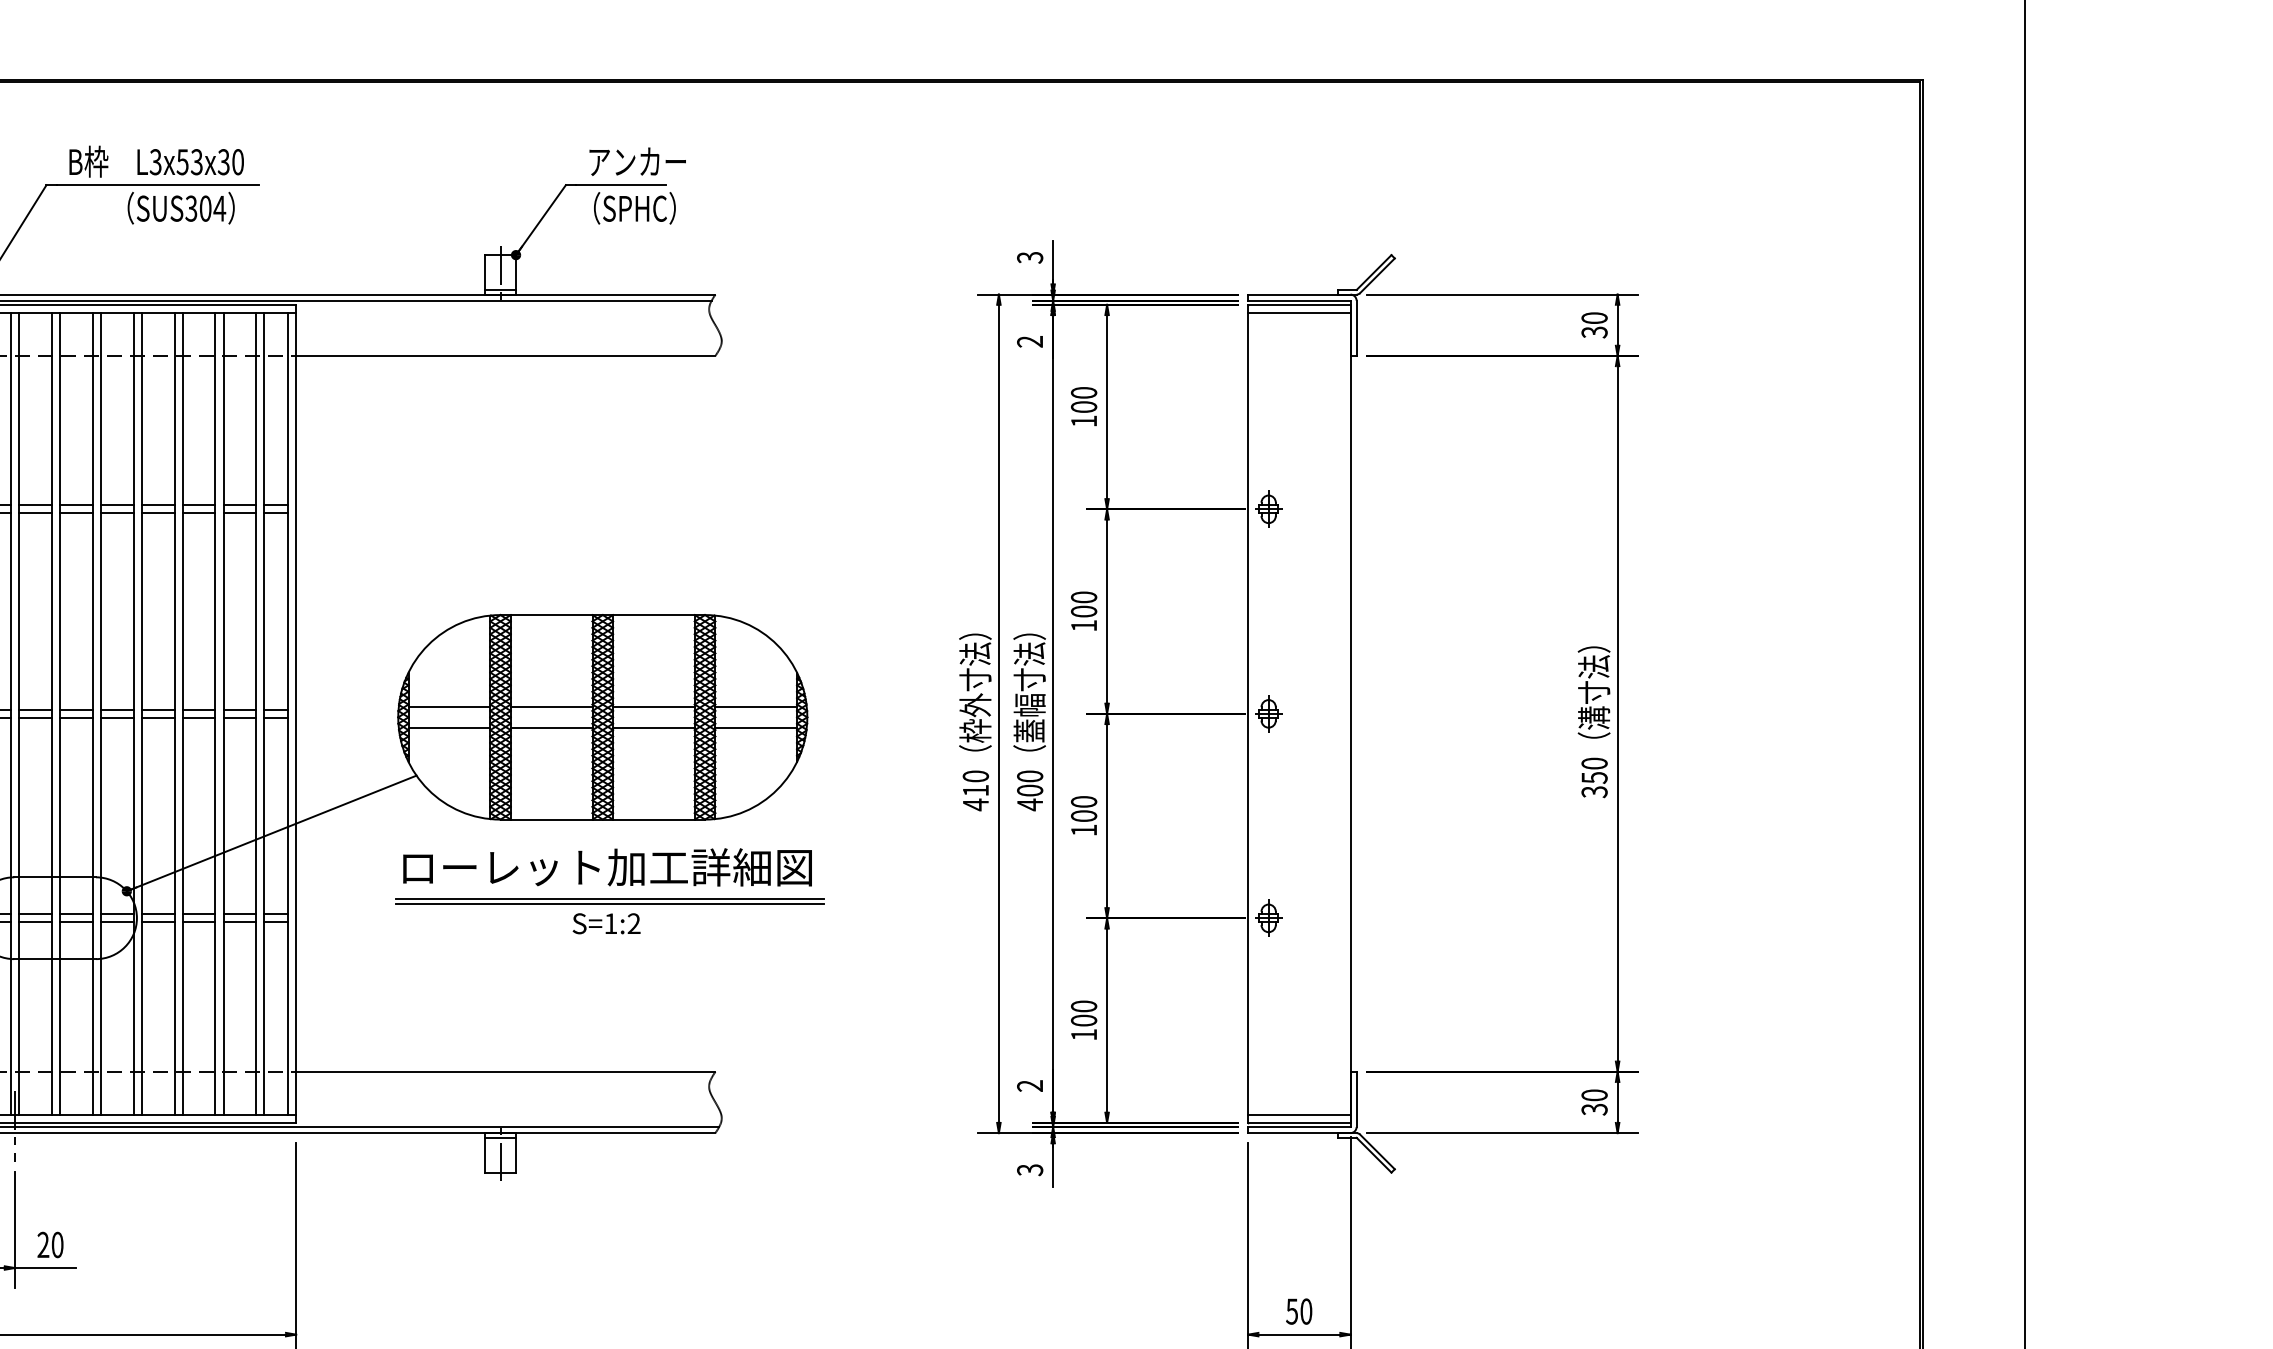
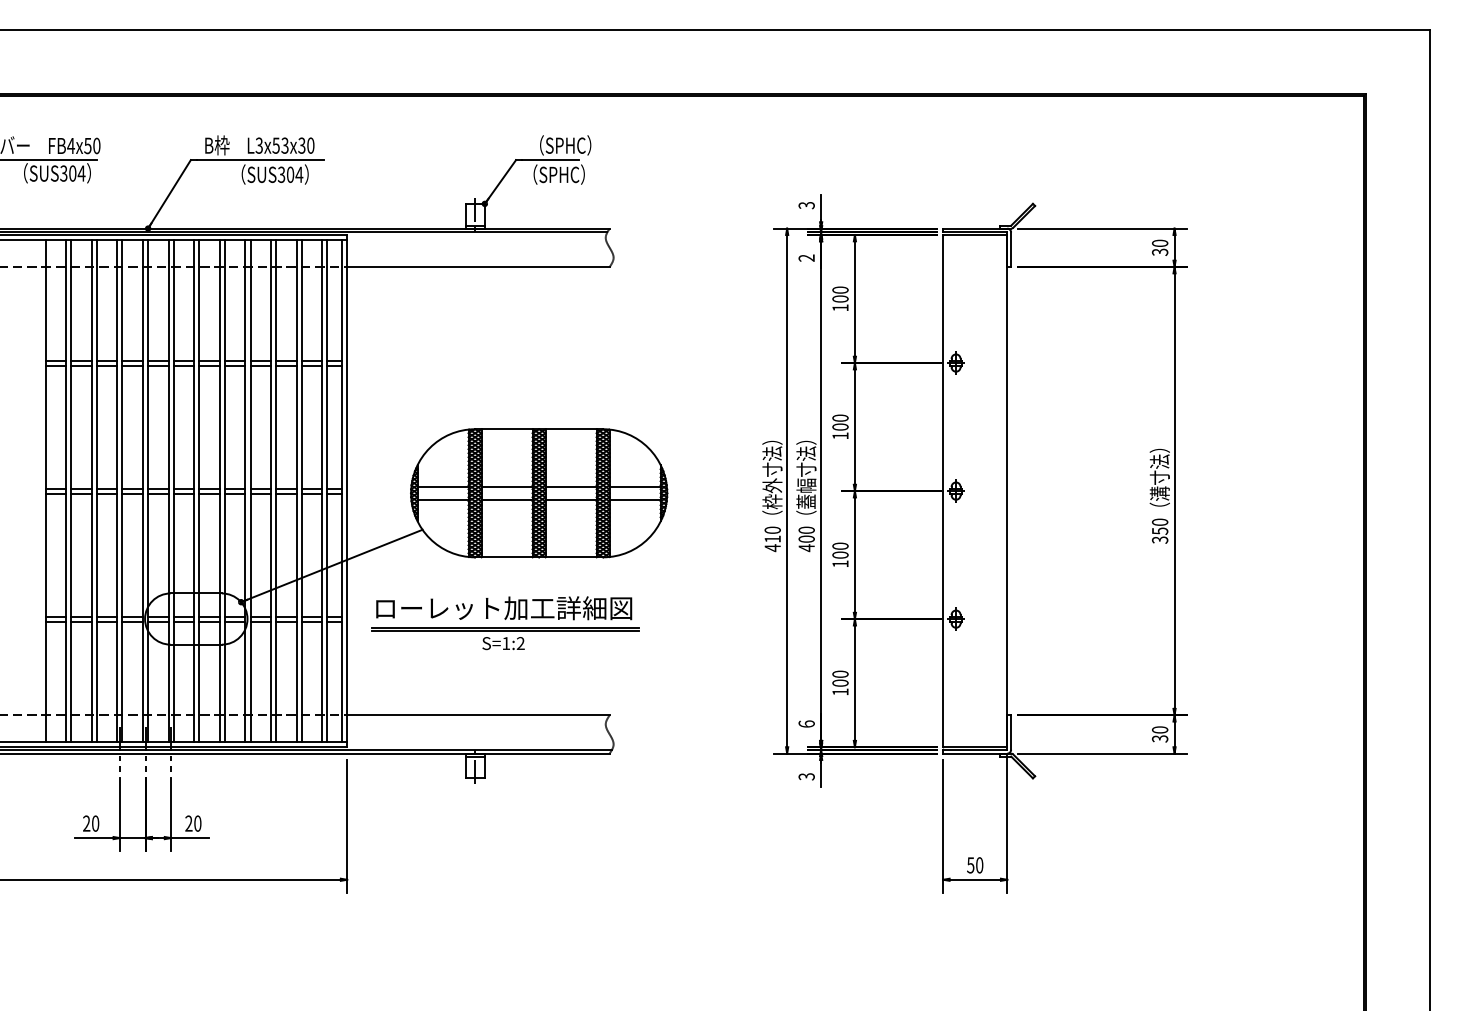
text: (636, 161) -> (560, 145), アンカー -> （SPHC）
line: (1299, 313) -> (975, 240), removed
part: (609, 891) -> (505, 623), moved
text: (1029, 1085) -> (806, 723), 2 -> 6
line: (1299, 1115) -> (975, 742), removed

